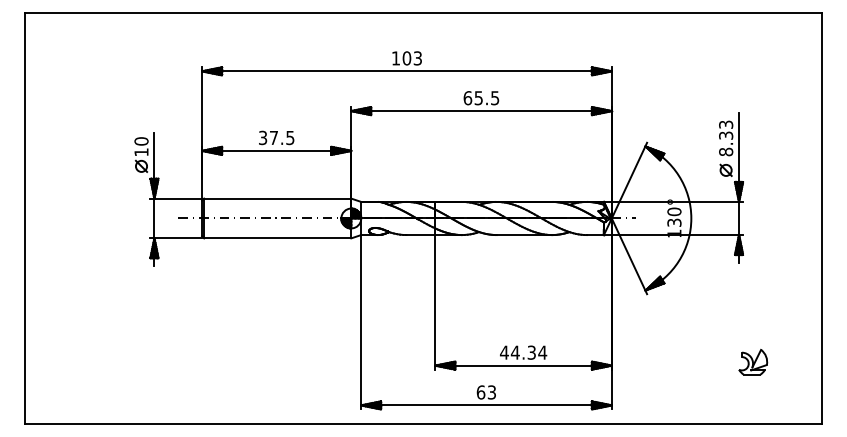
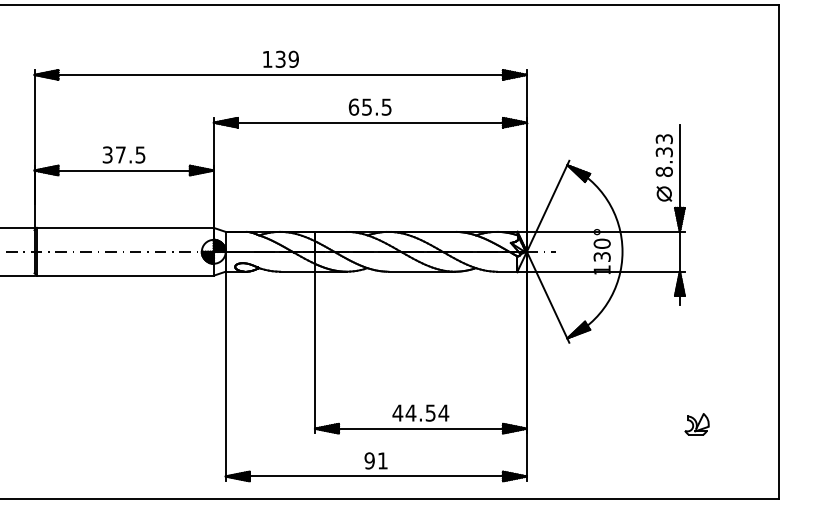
text: (412, 58) -> (287, 59), 103 -> 139
text: (531, 351) -> (430, 411), 44.34 -> 44.54
part: (753, 361) -> (697, 423), size x0.7
text: (485, 392) -> (375, 460), 63 -> 91

